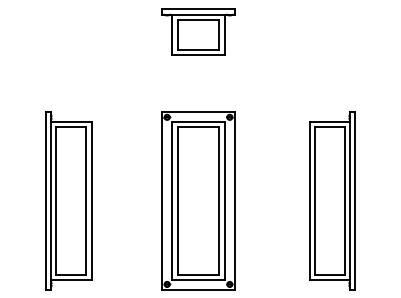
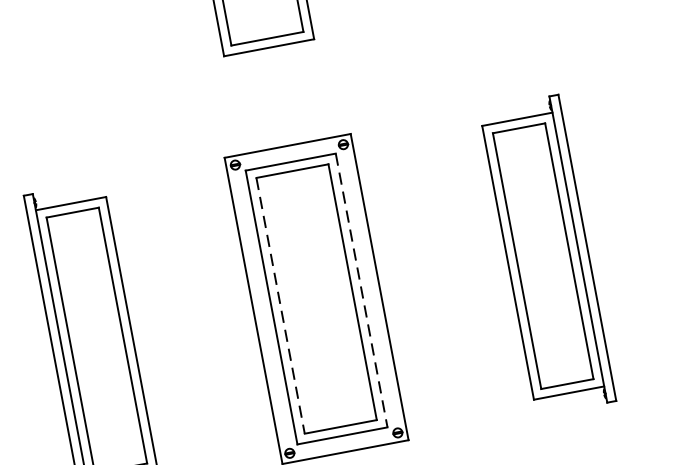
line: (177, 201) -> (280, 306), solid -> dashed
line: (224, 201) -> (361, 291), solid -> dashed

